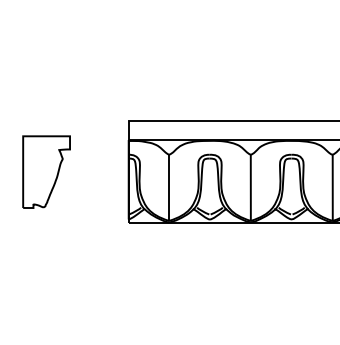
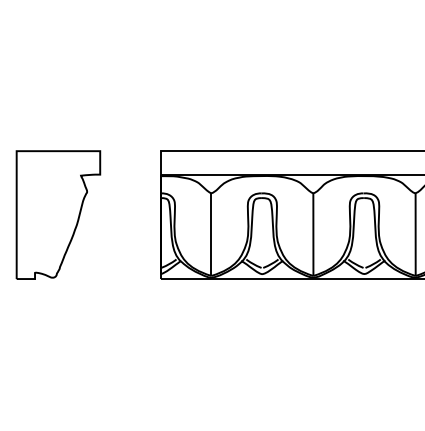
part: (46, 171) -> (58, 214), size x1.43

